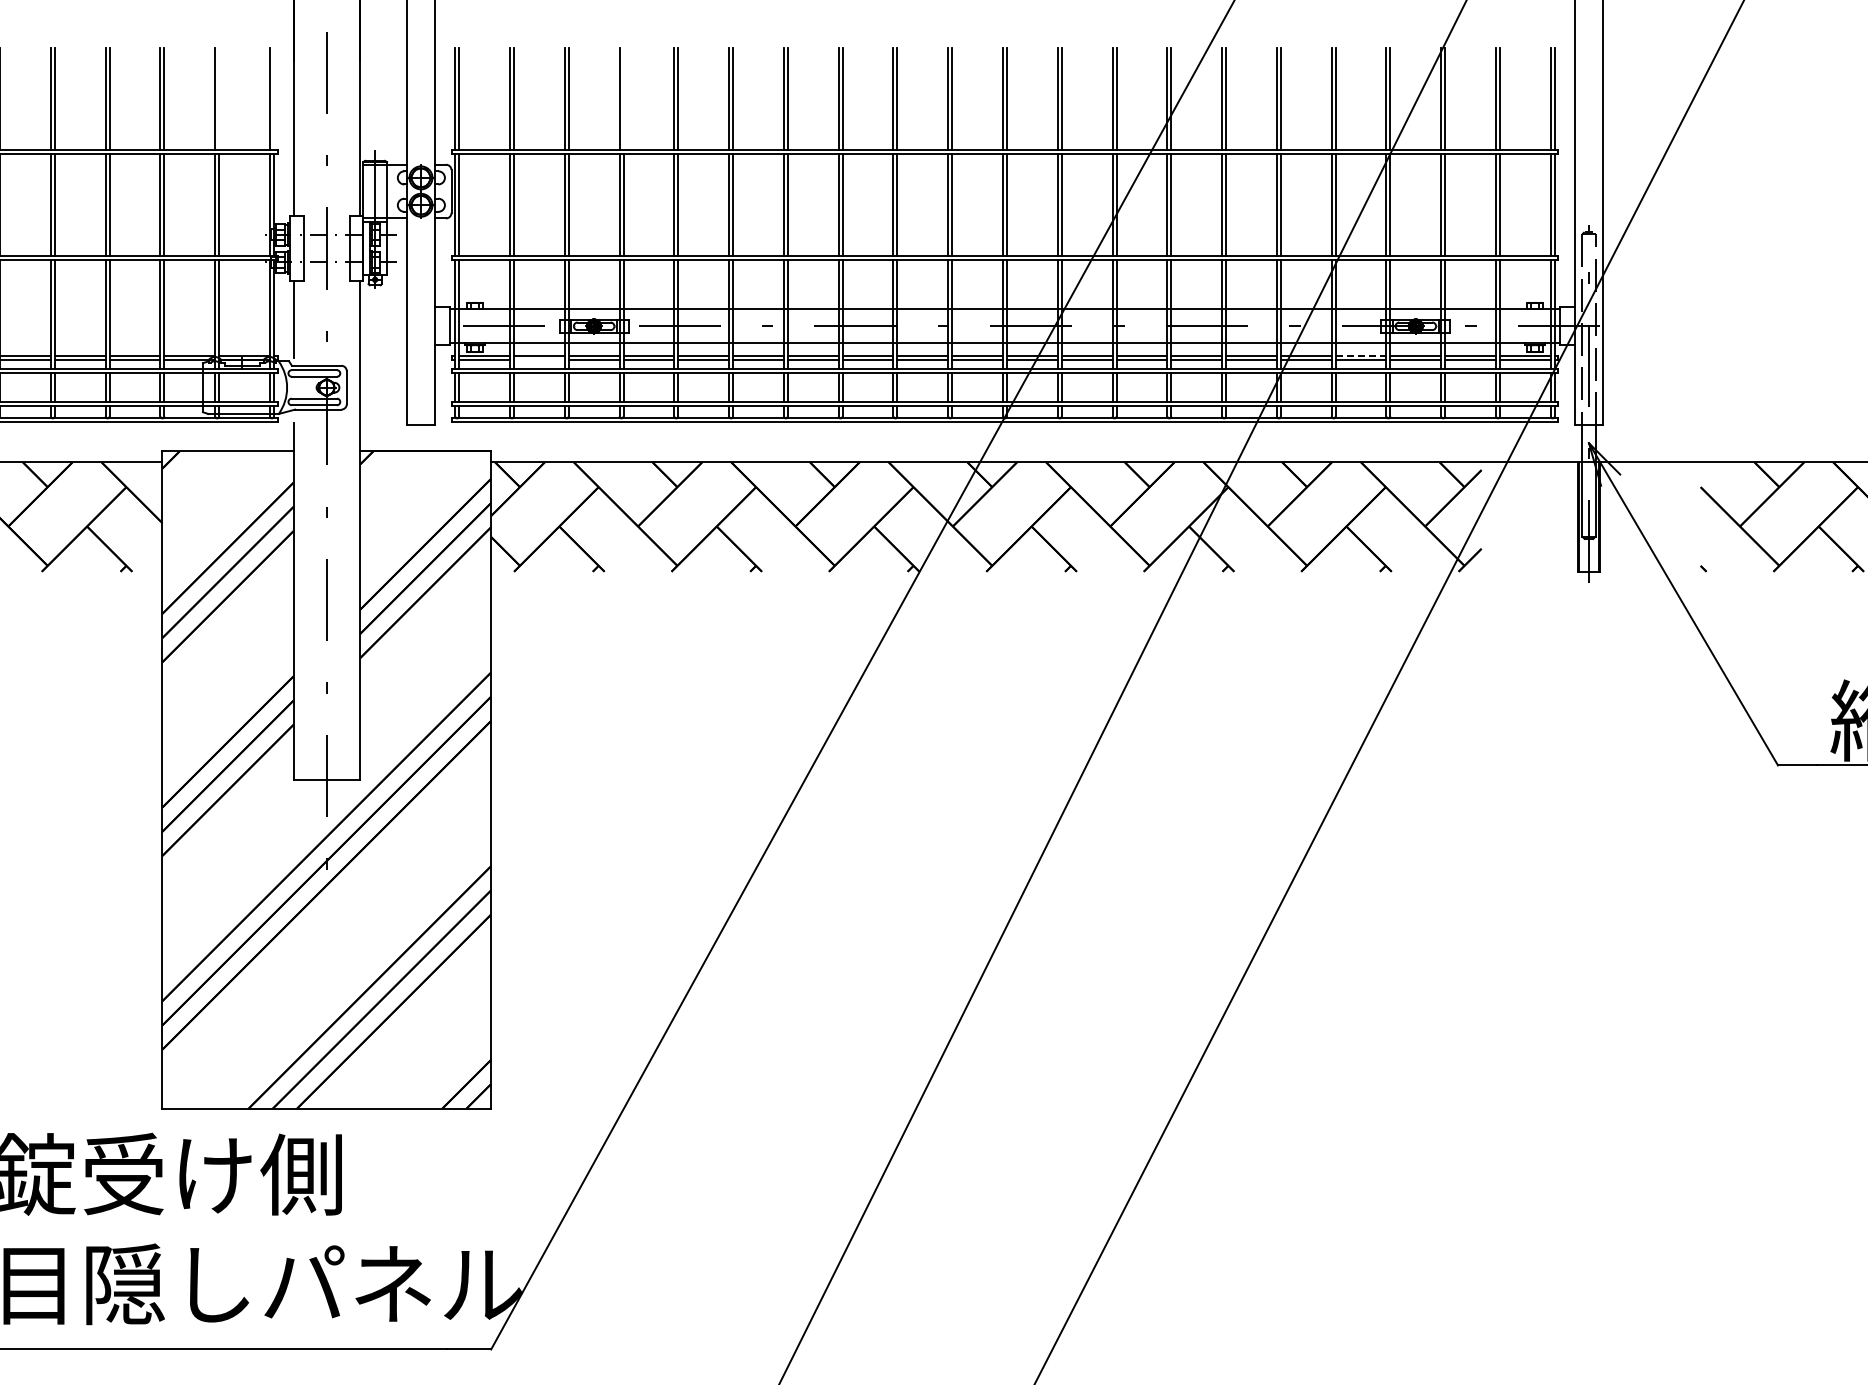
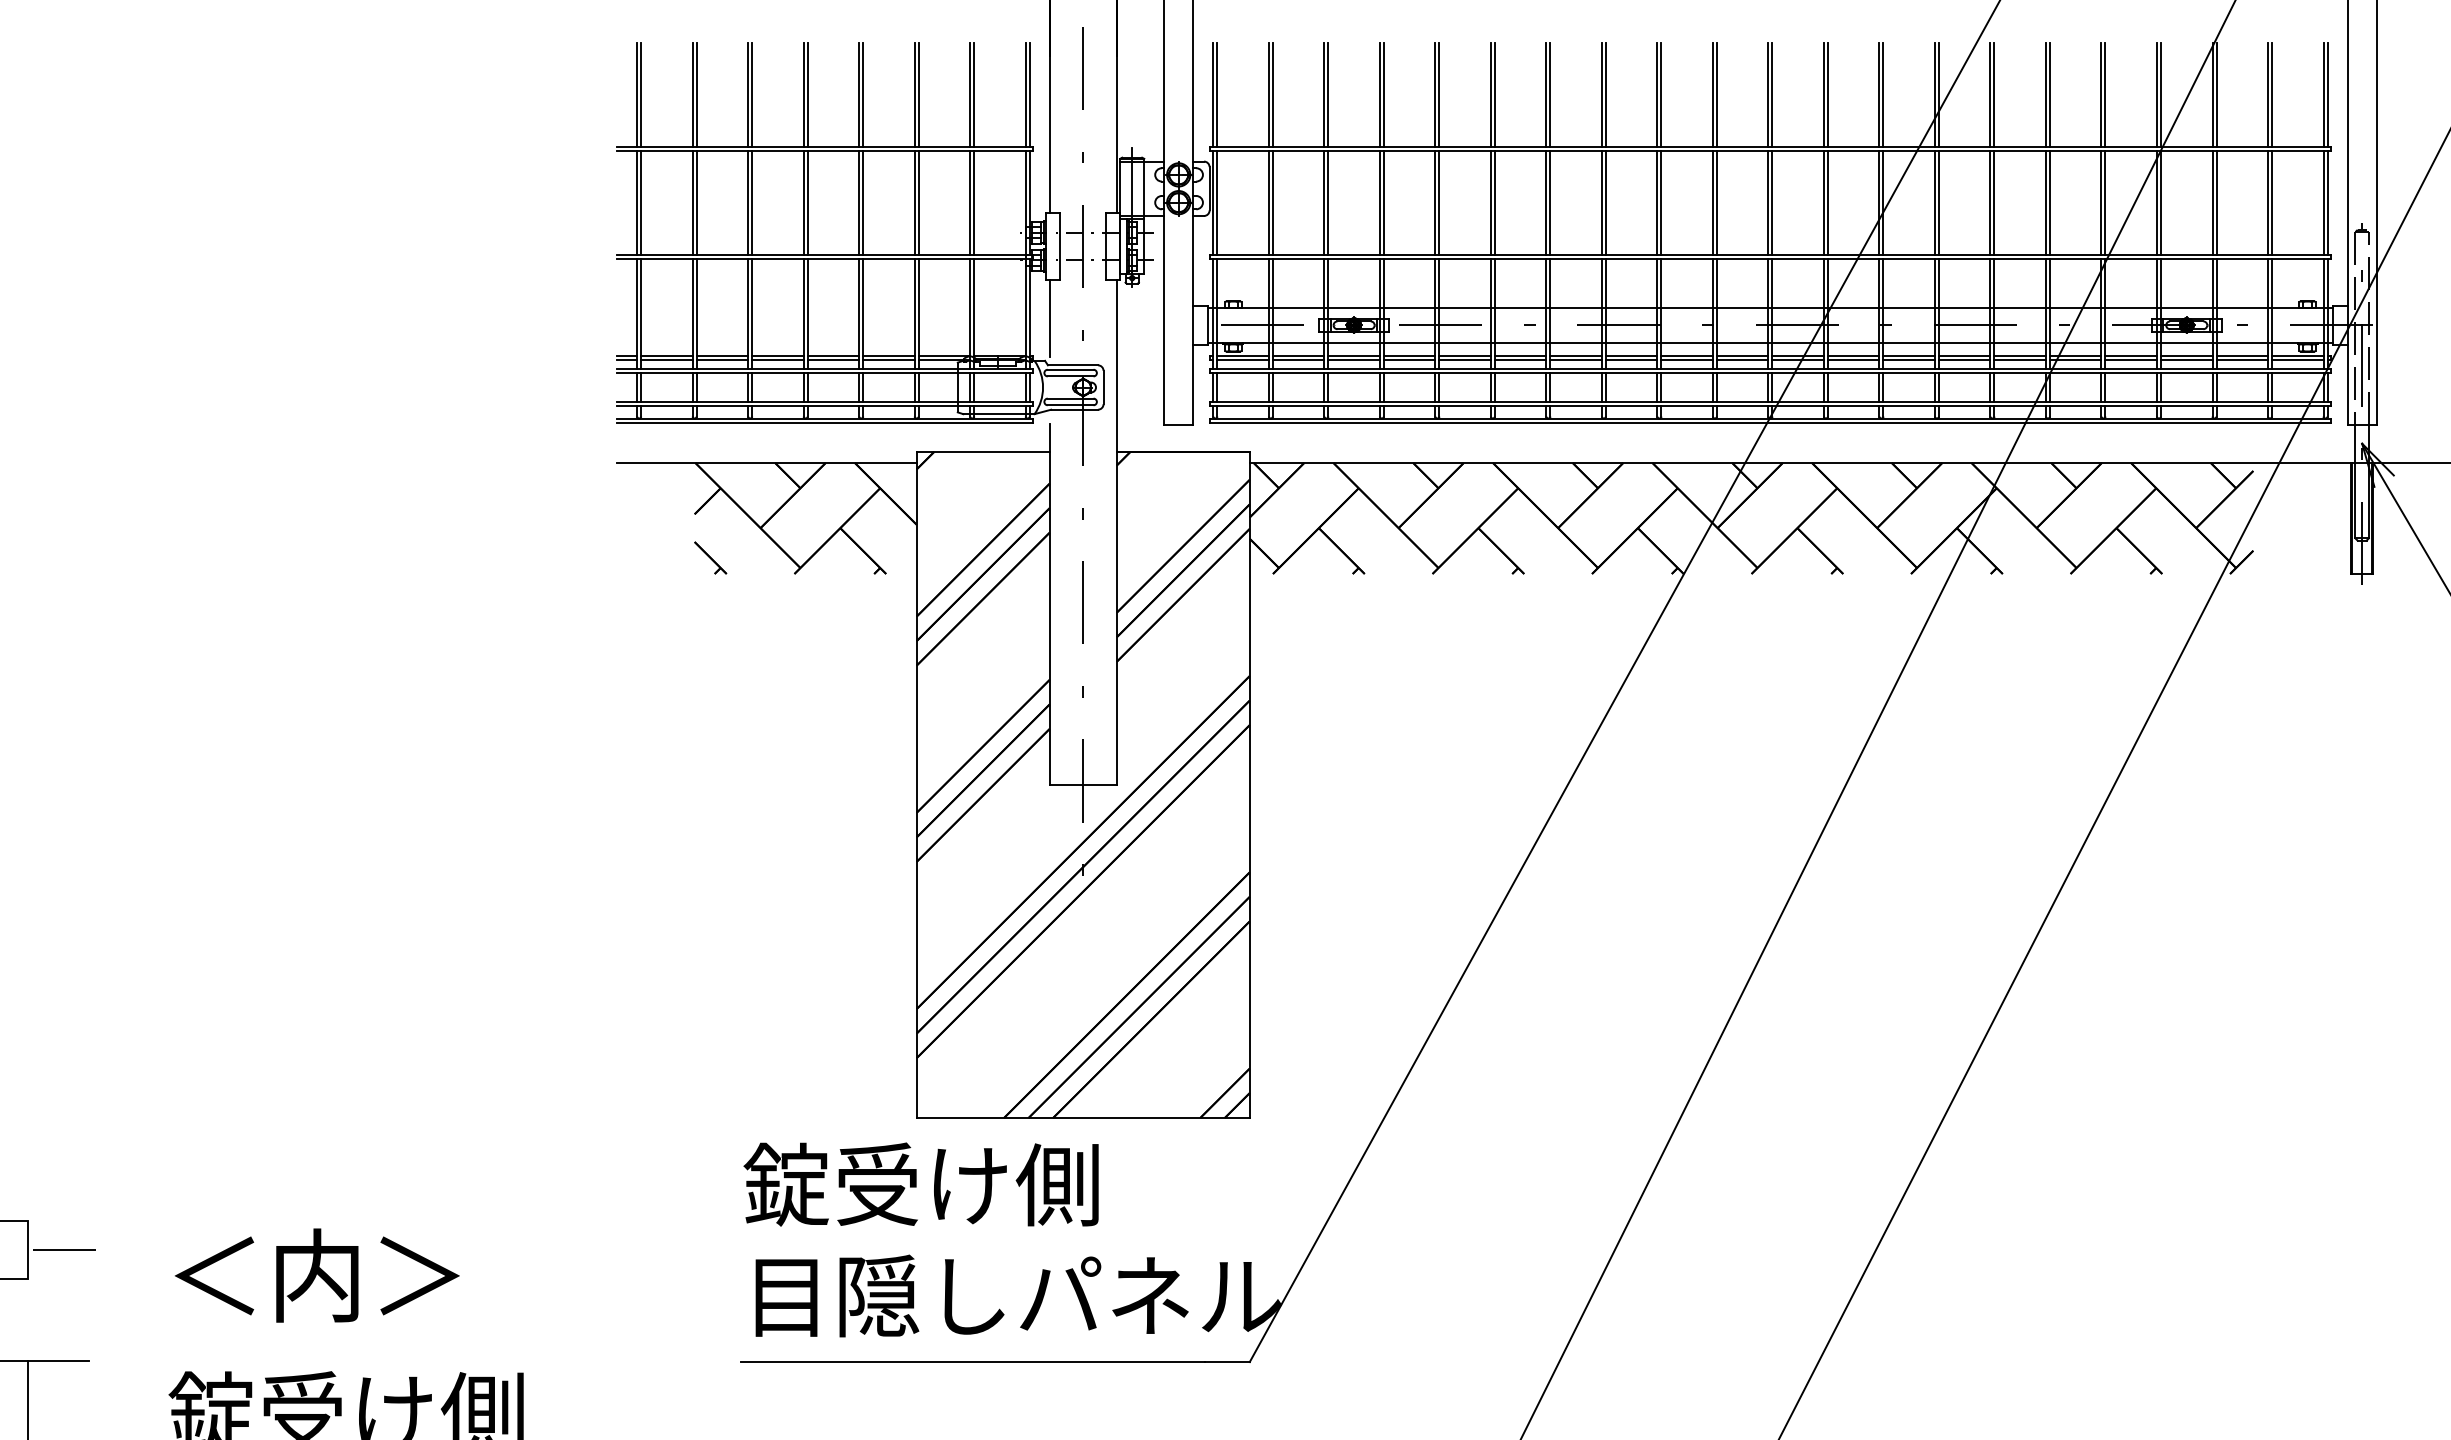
line: (219, 98) -> (974, 94), added
line: (273, 98) -> (1029, 94), added
line: (623, 98) -> (1383, 94), added
line: (1361, 356) -> (2131, 355), dashed -> solid
line: (539, 360) -> (1298, 359), added

